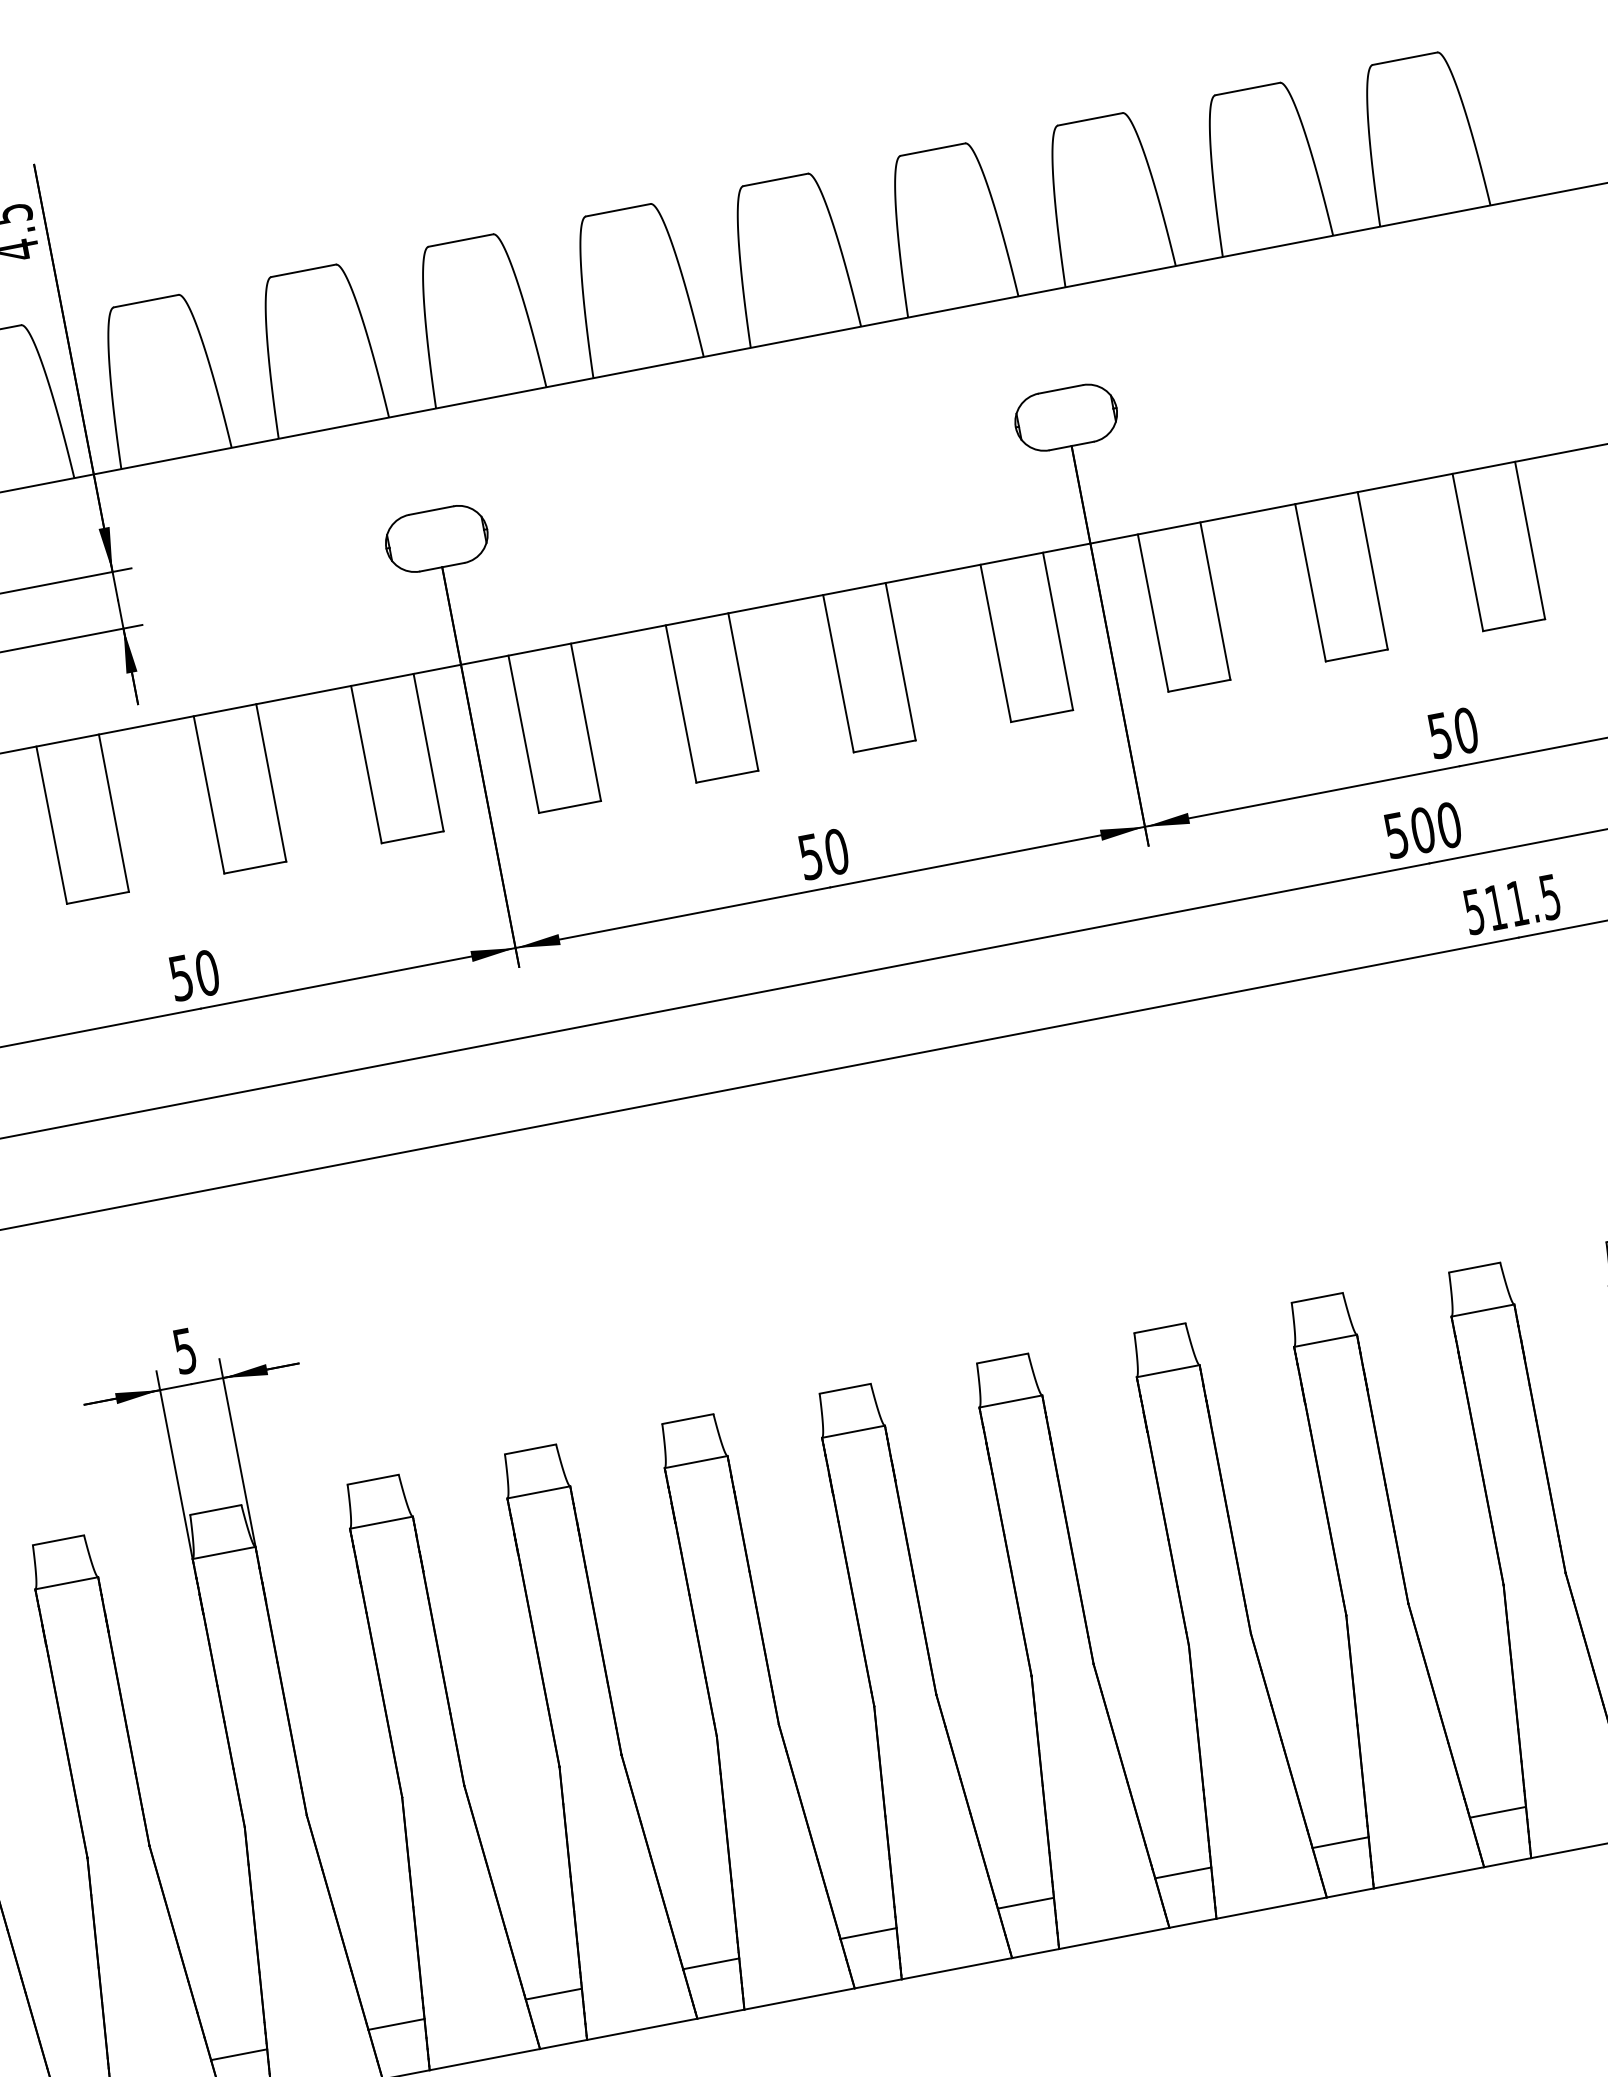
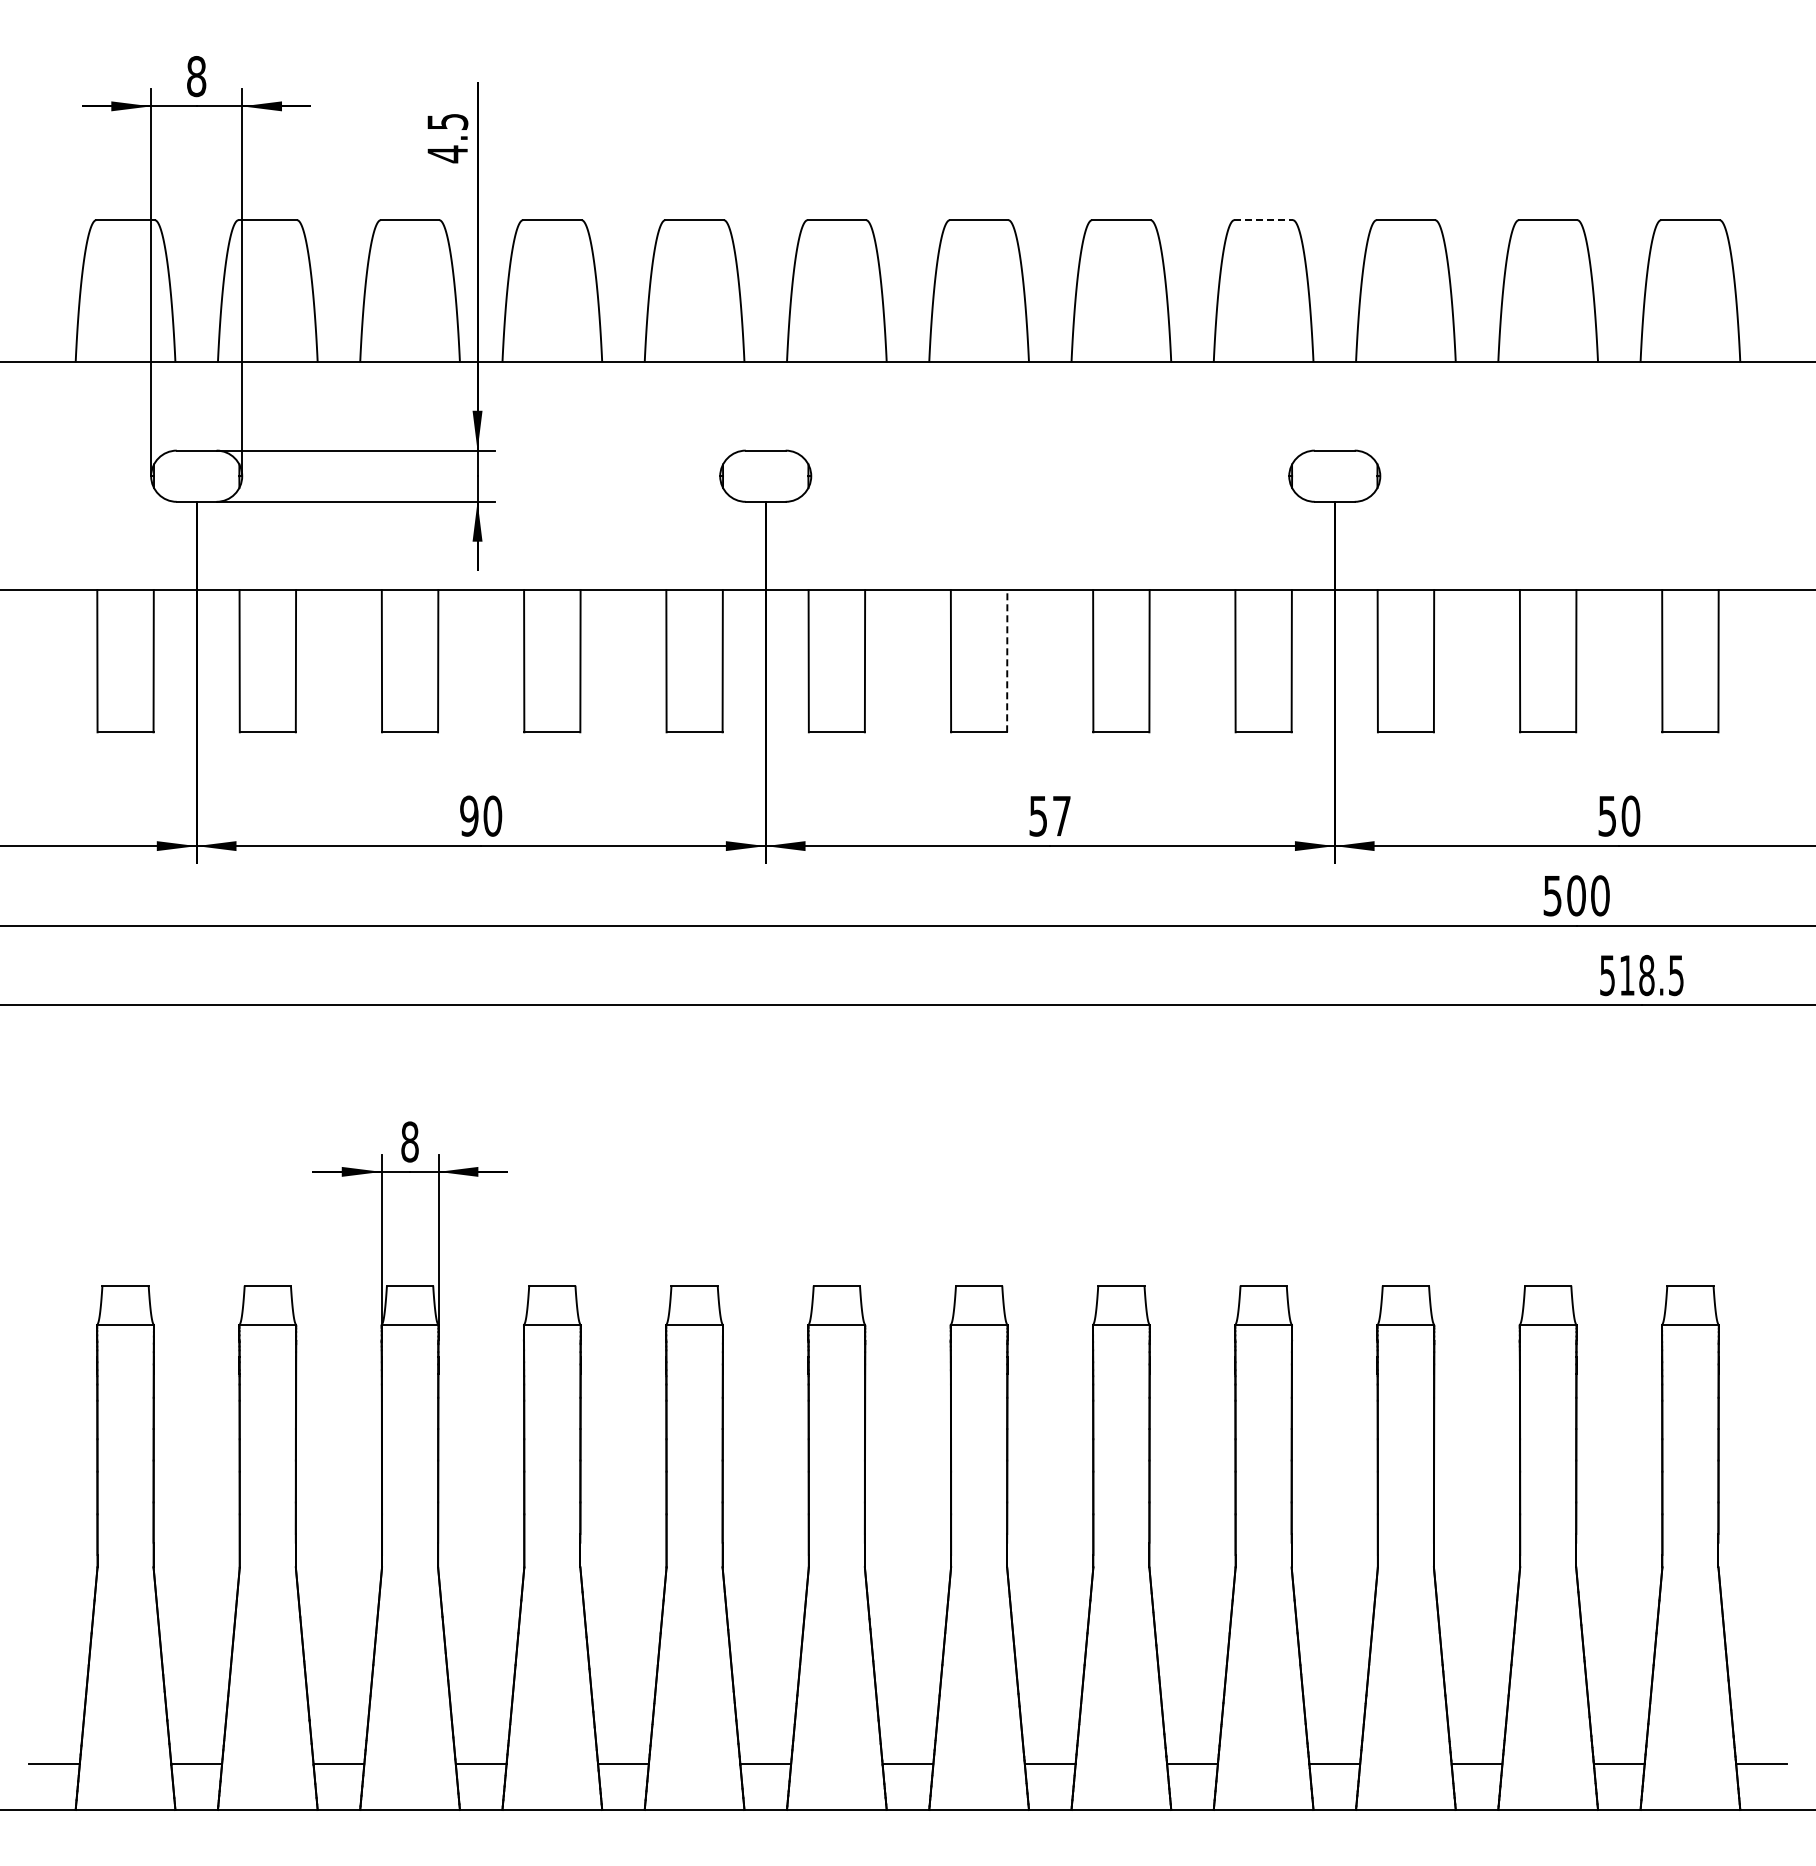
line: (934, 149) -> (1264, 220), solid -> dashed
line: (743, 691) -> (1007, 660), solid -> dashed
text: (836, 851) -> (1061, 815), 50 -> 57
text: (1517, 903) -> (1646, 975), 511.5 -> 518.5
text: (181, 977) -> (469, 815), 50 -> 90
text: (184, 1350) -> (409, 1141), 5 -> 8

